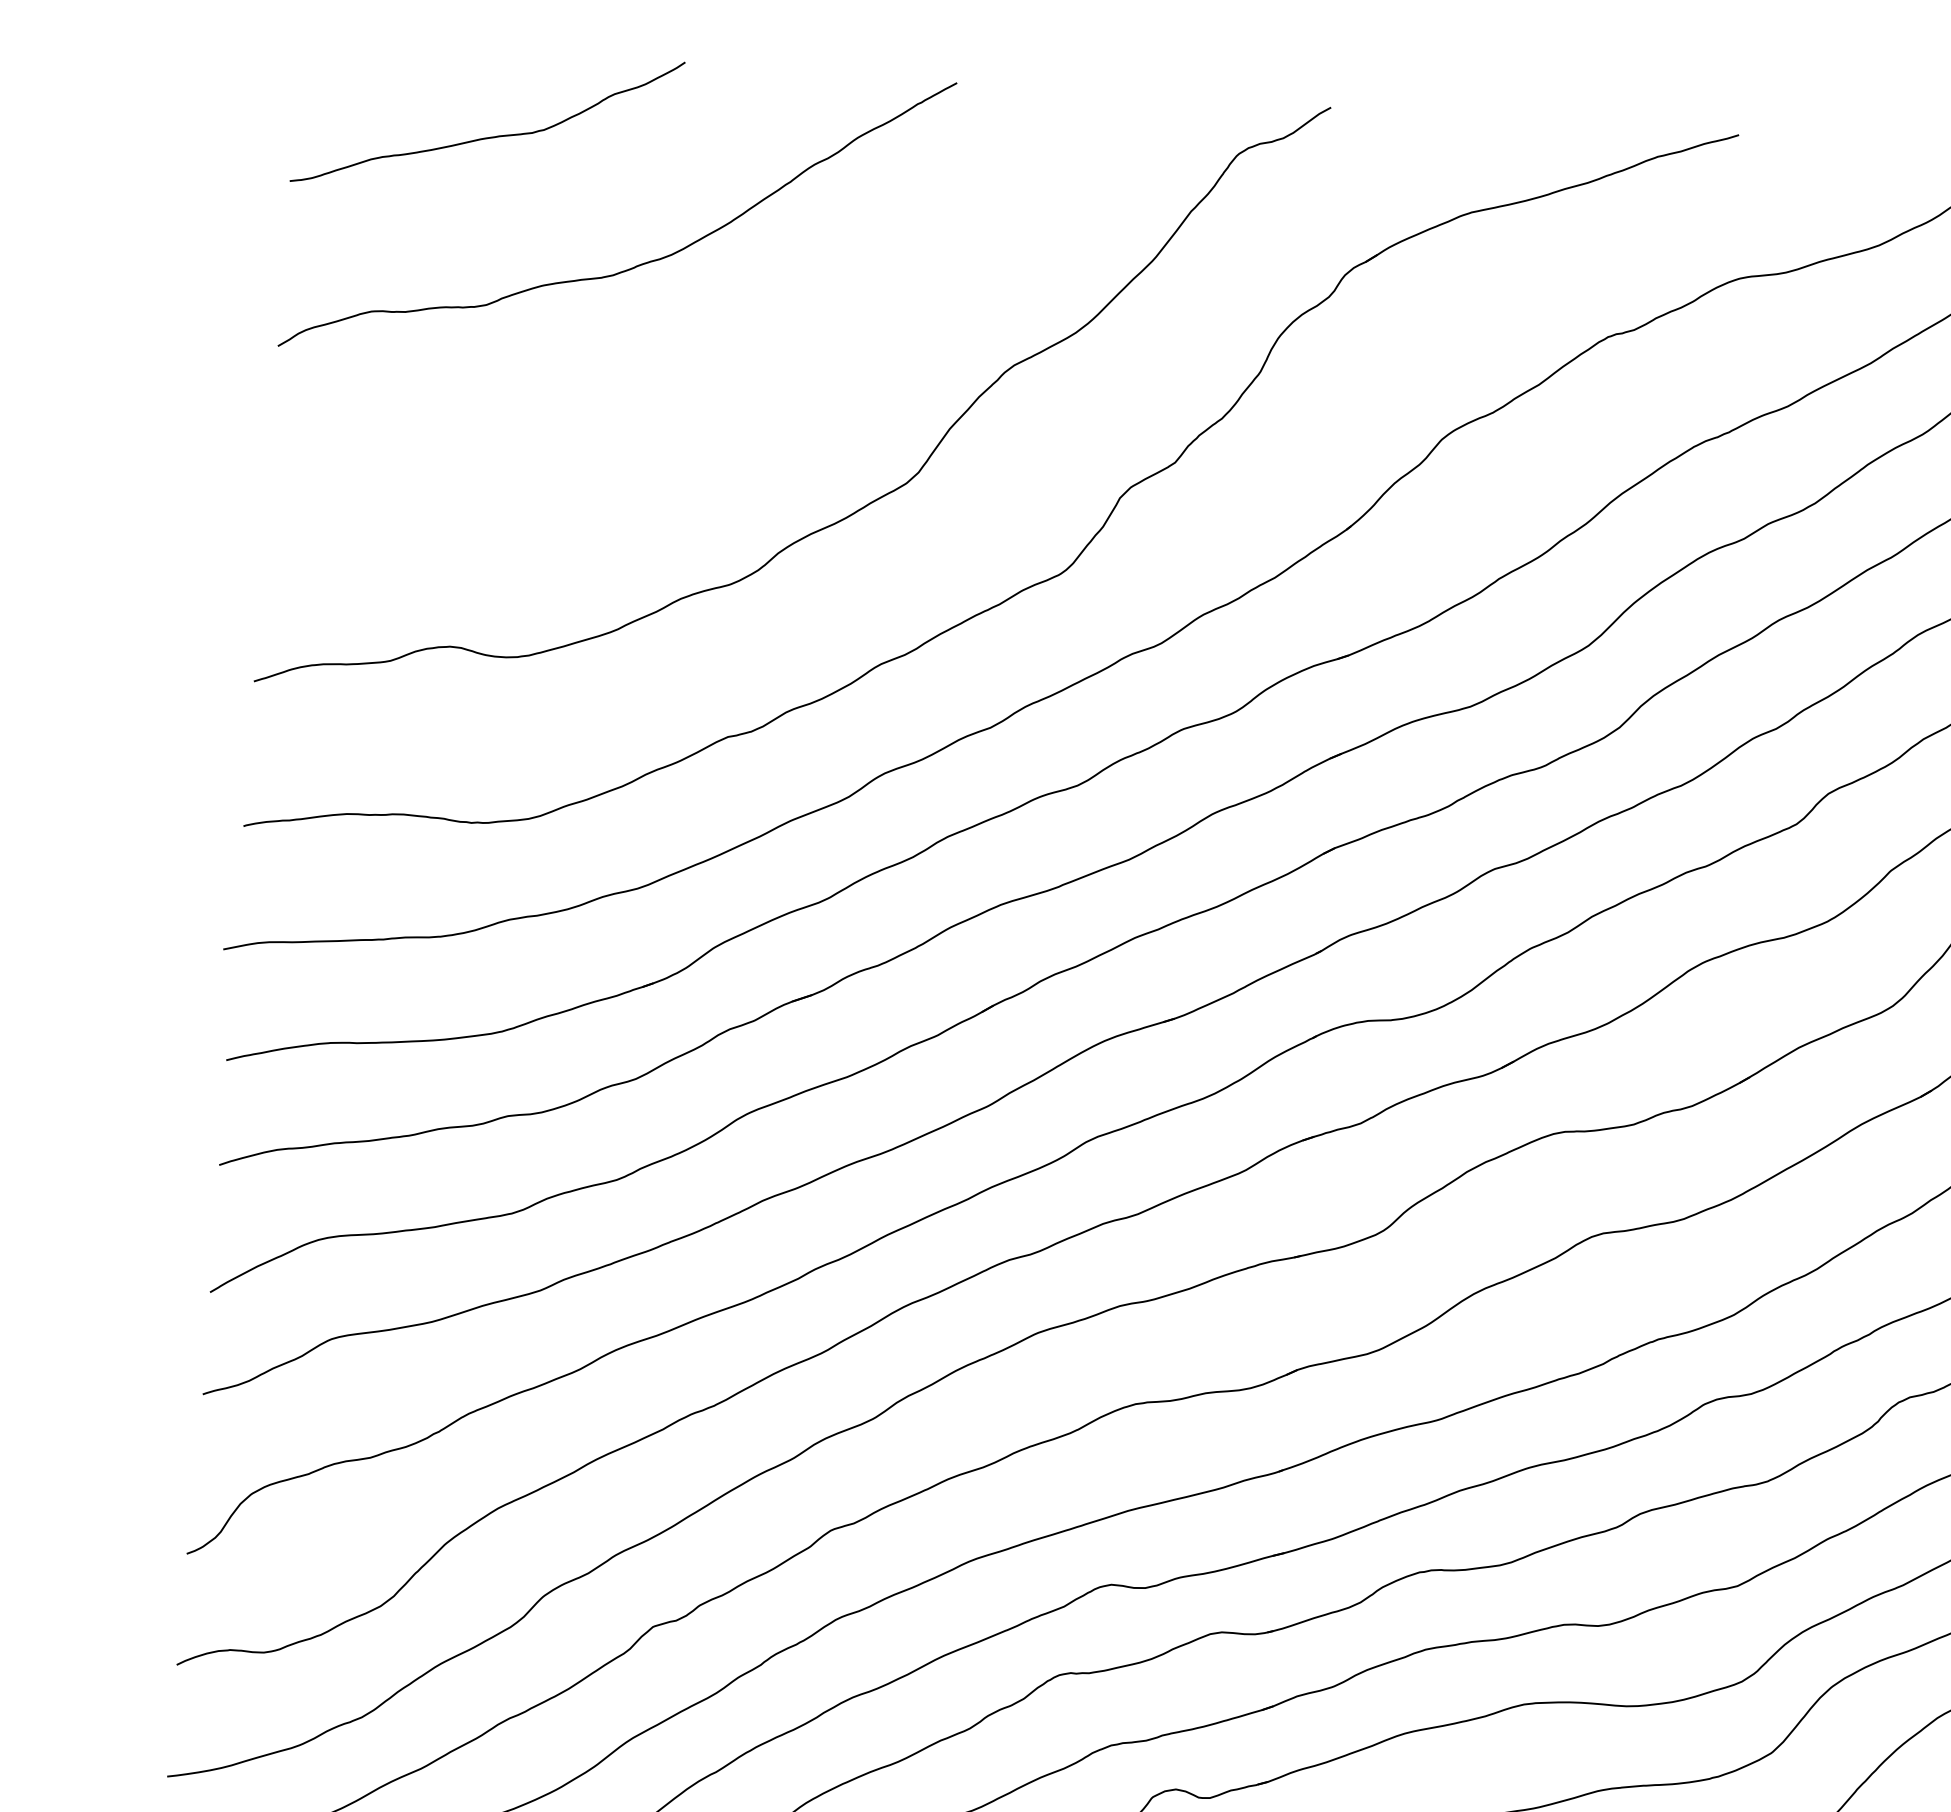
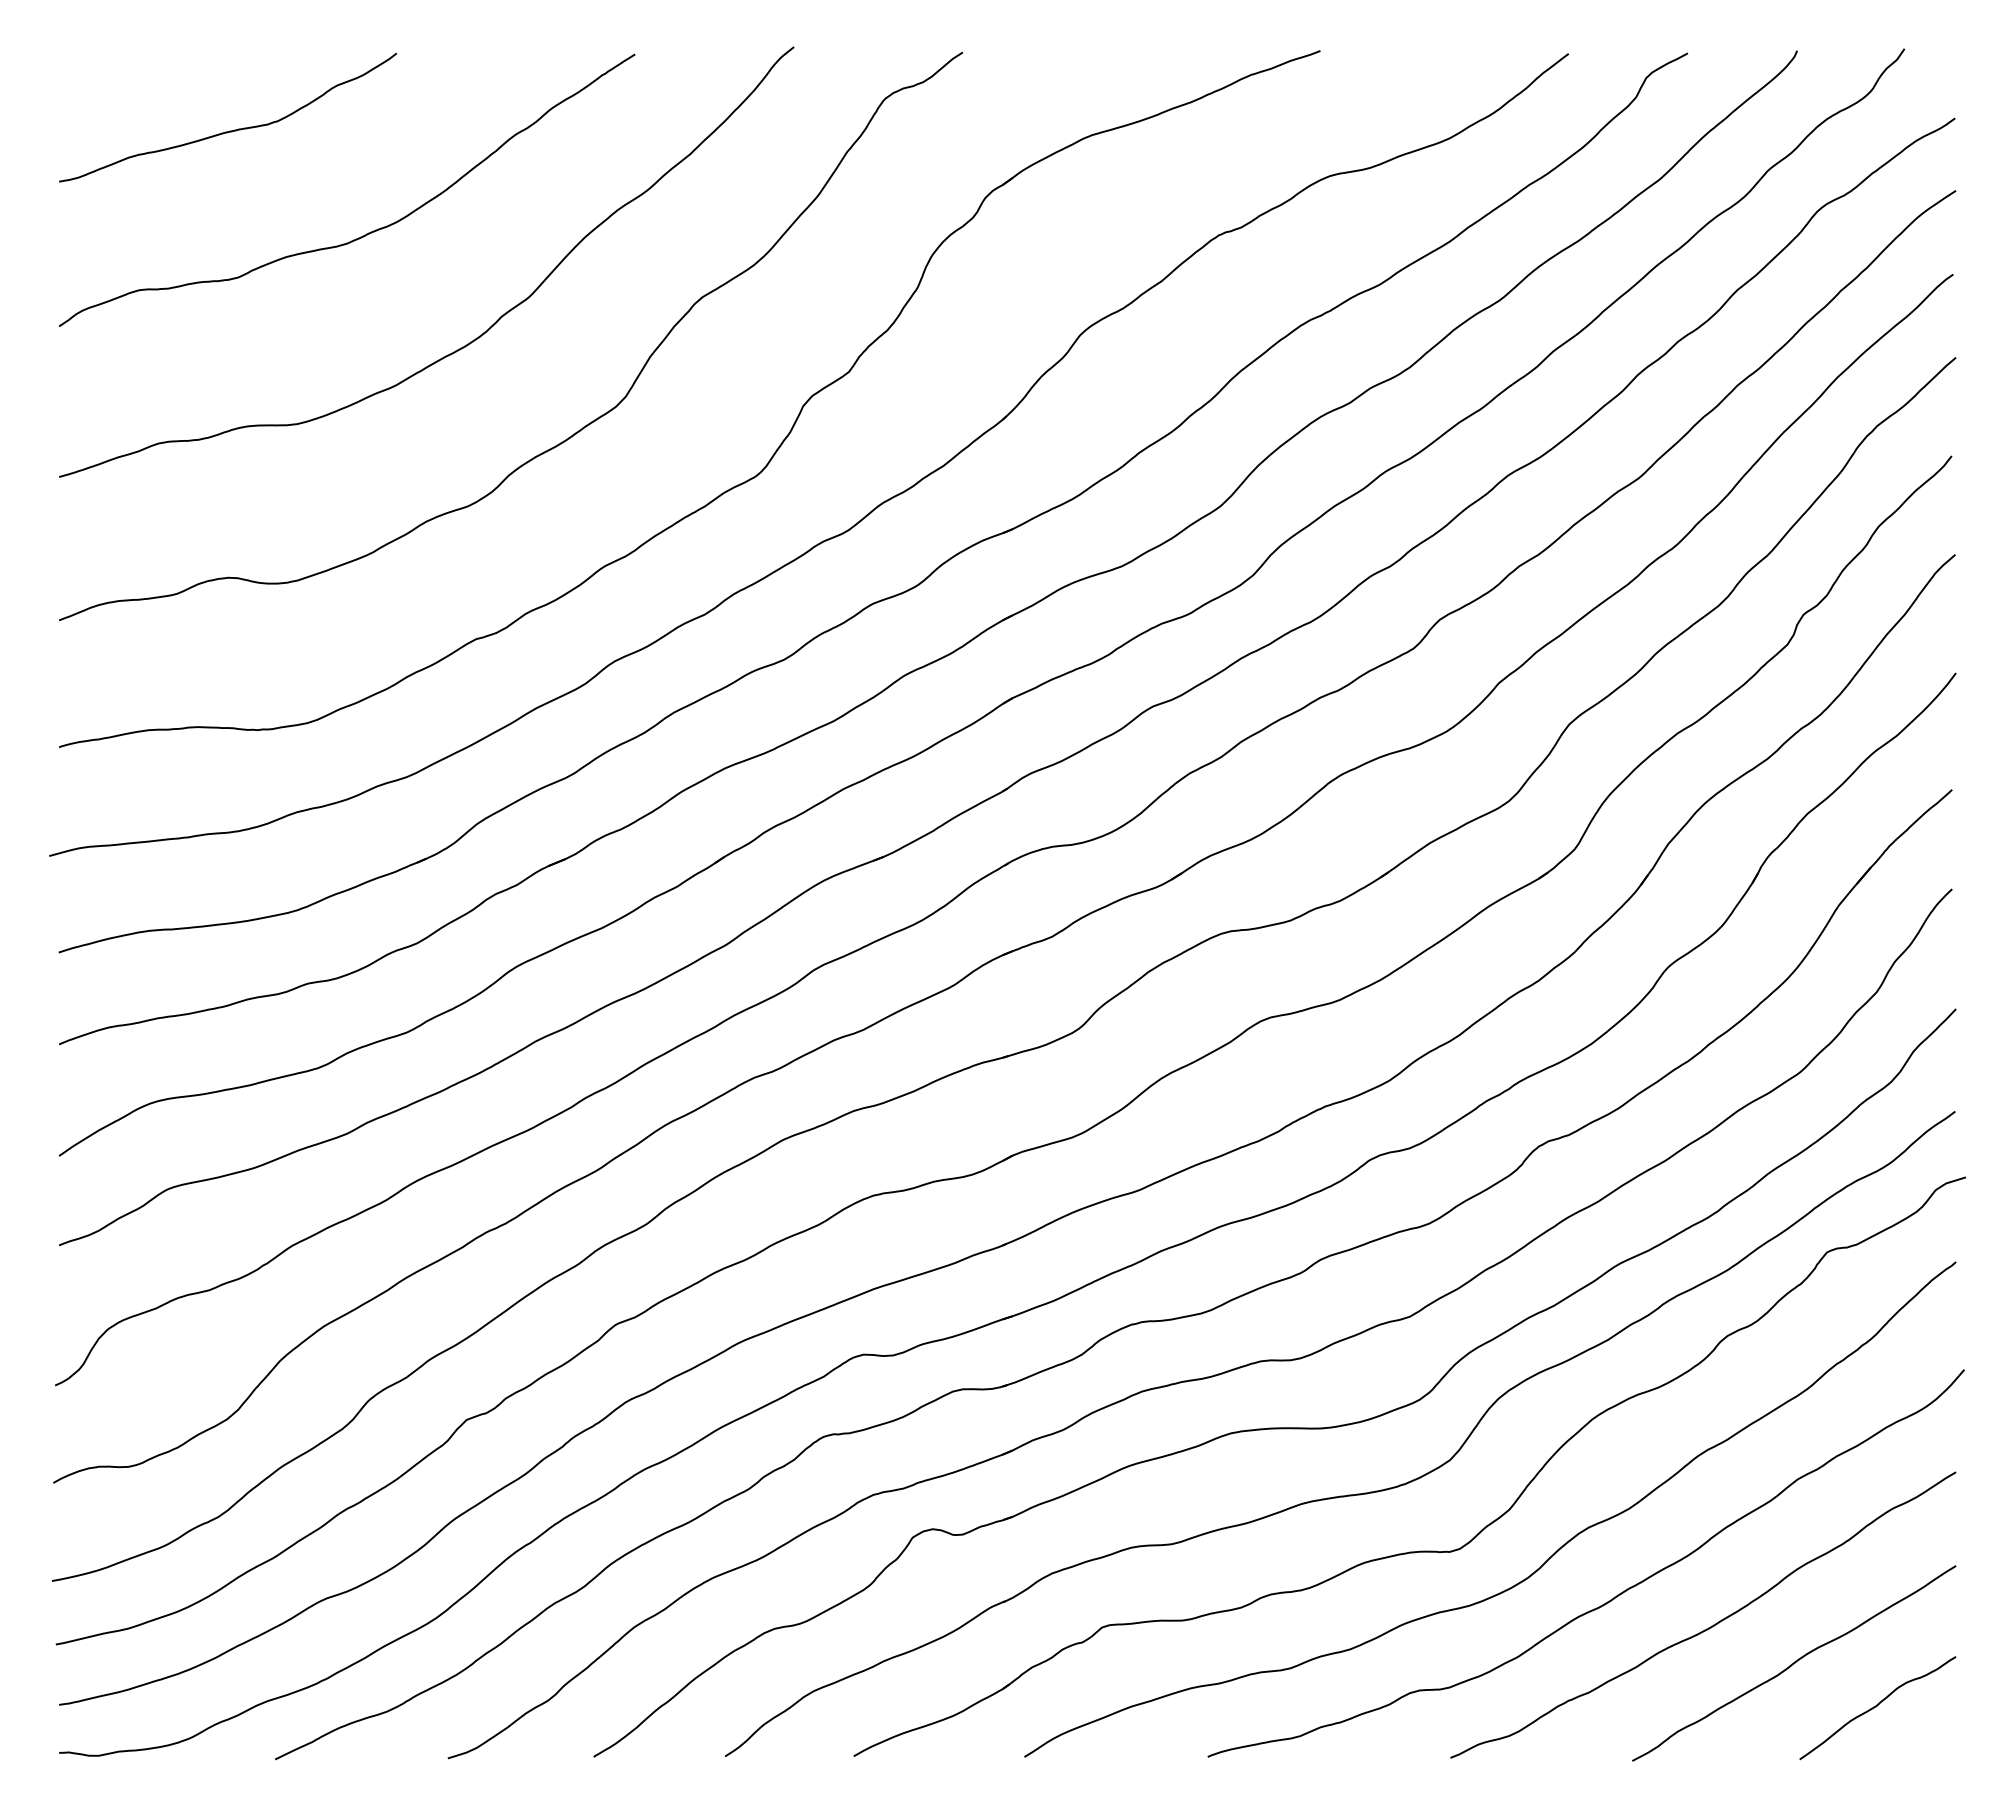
curve: (762, 386) -> (484, 331), added

